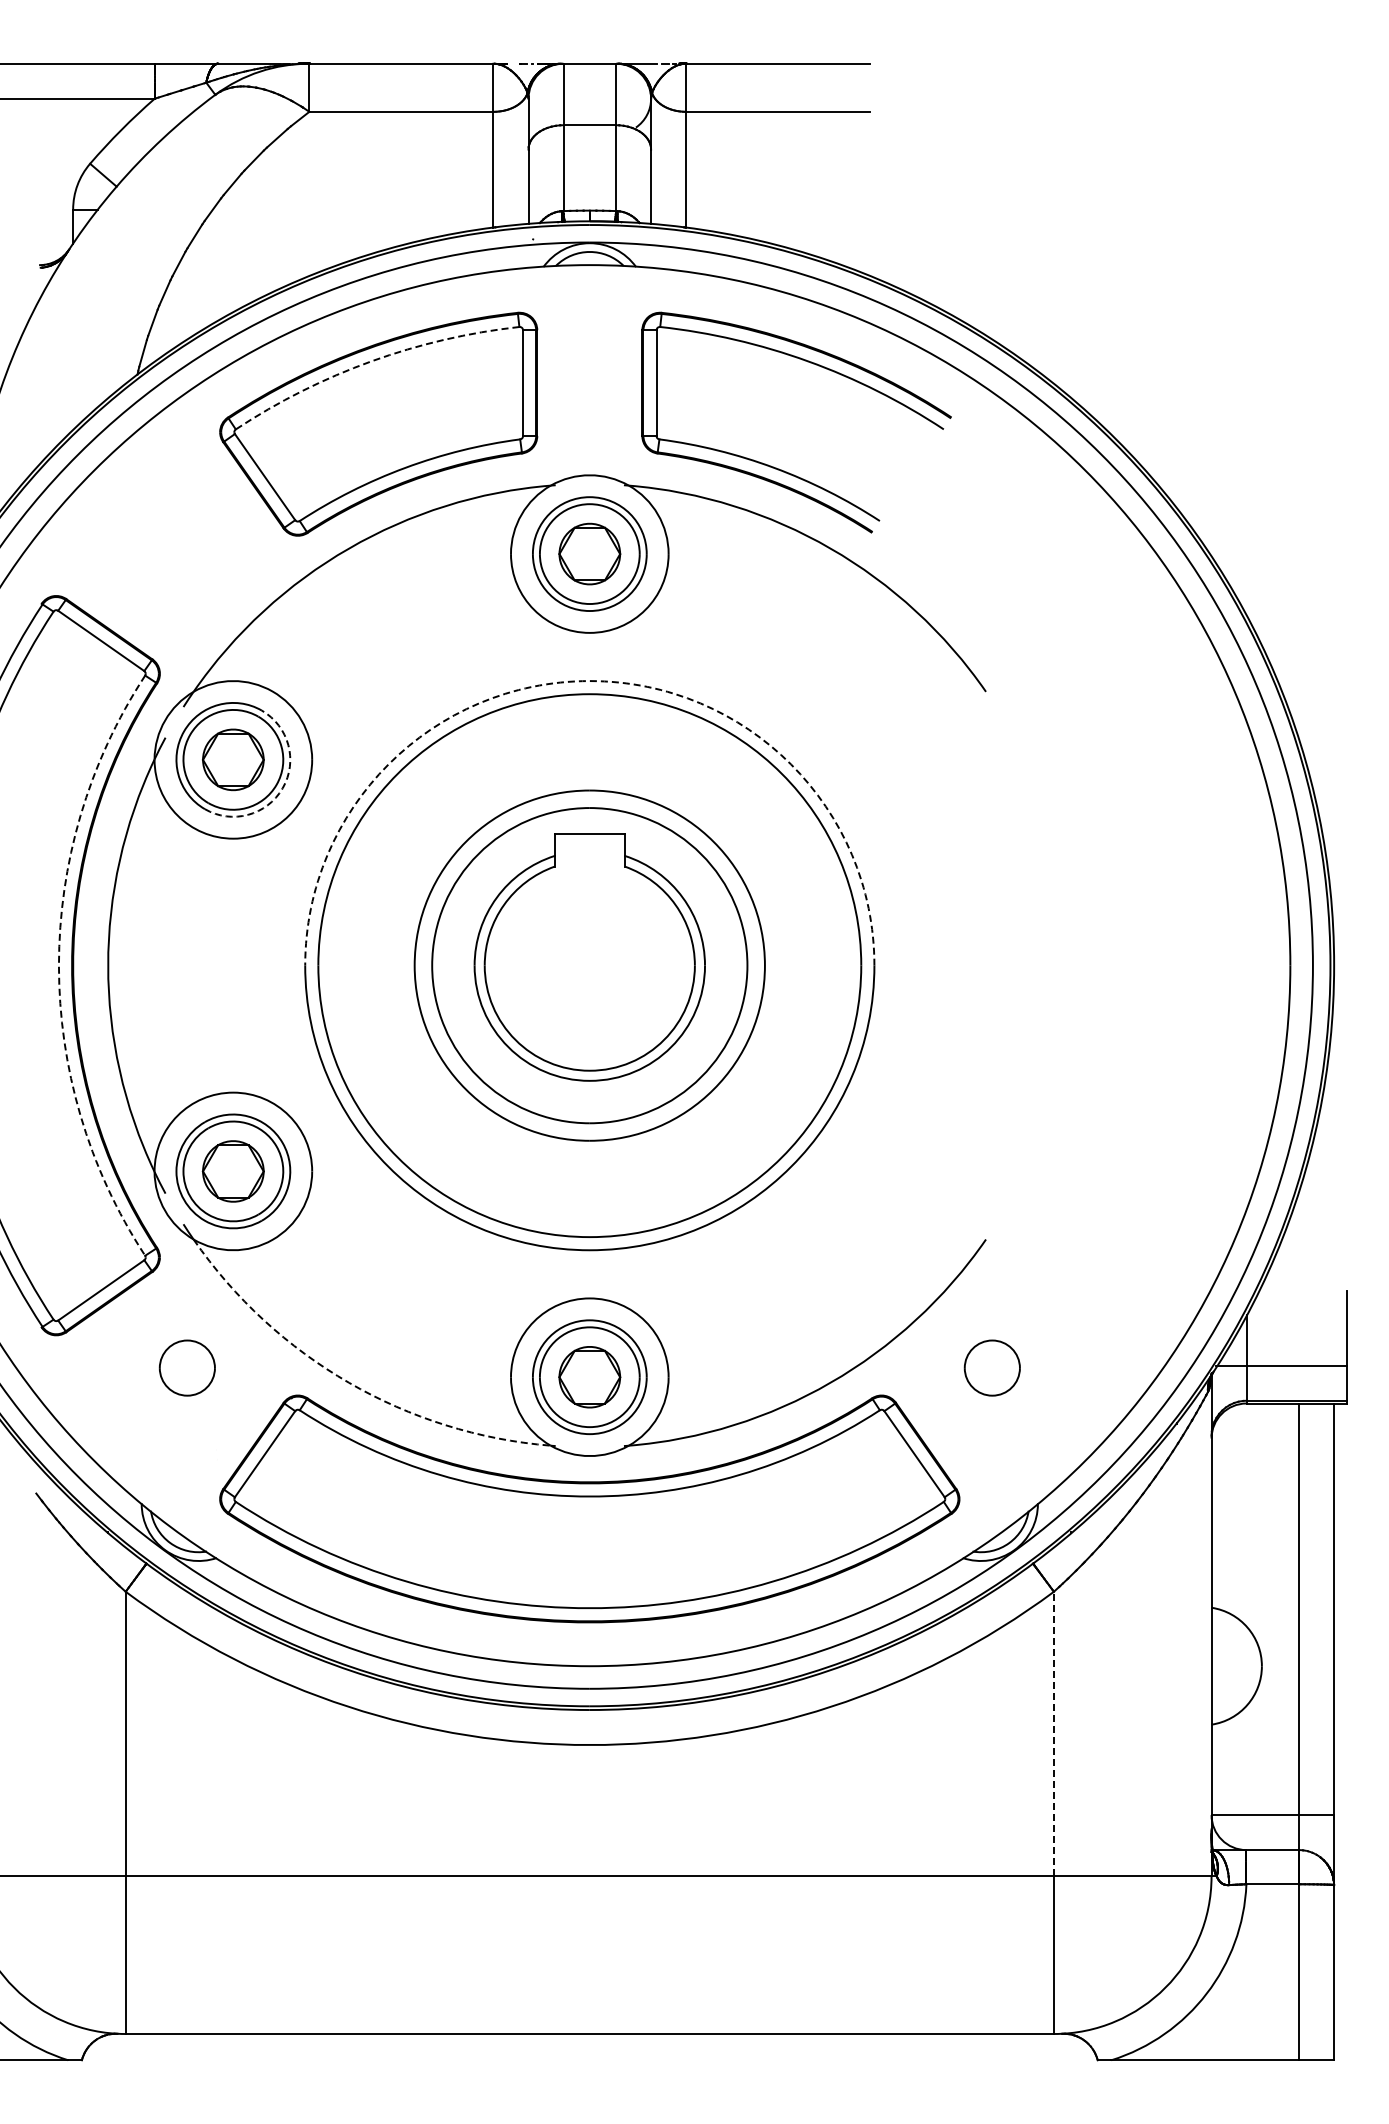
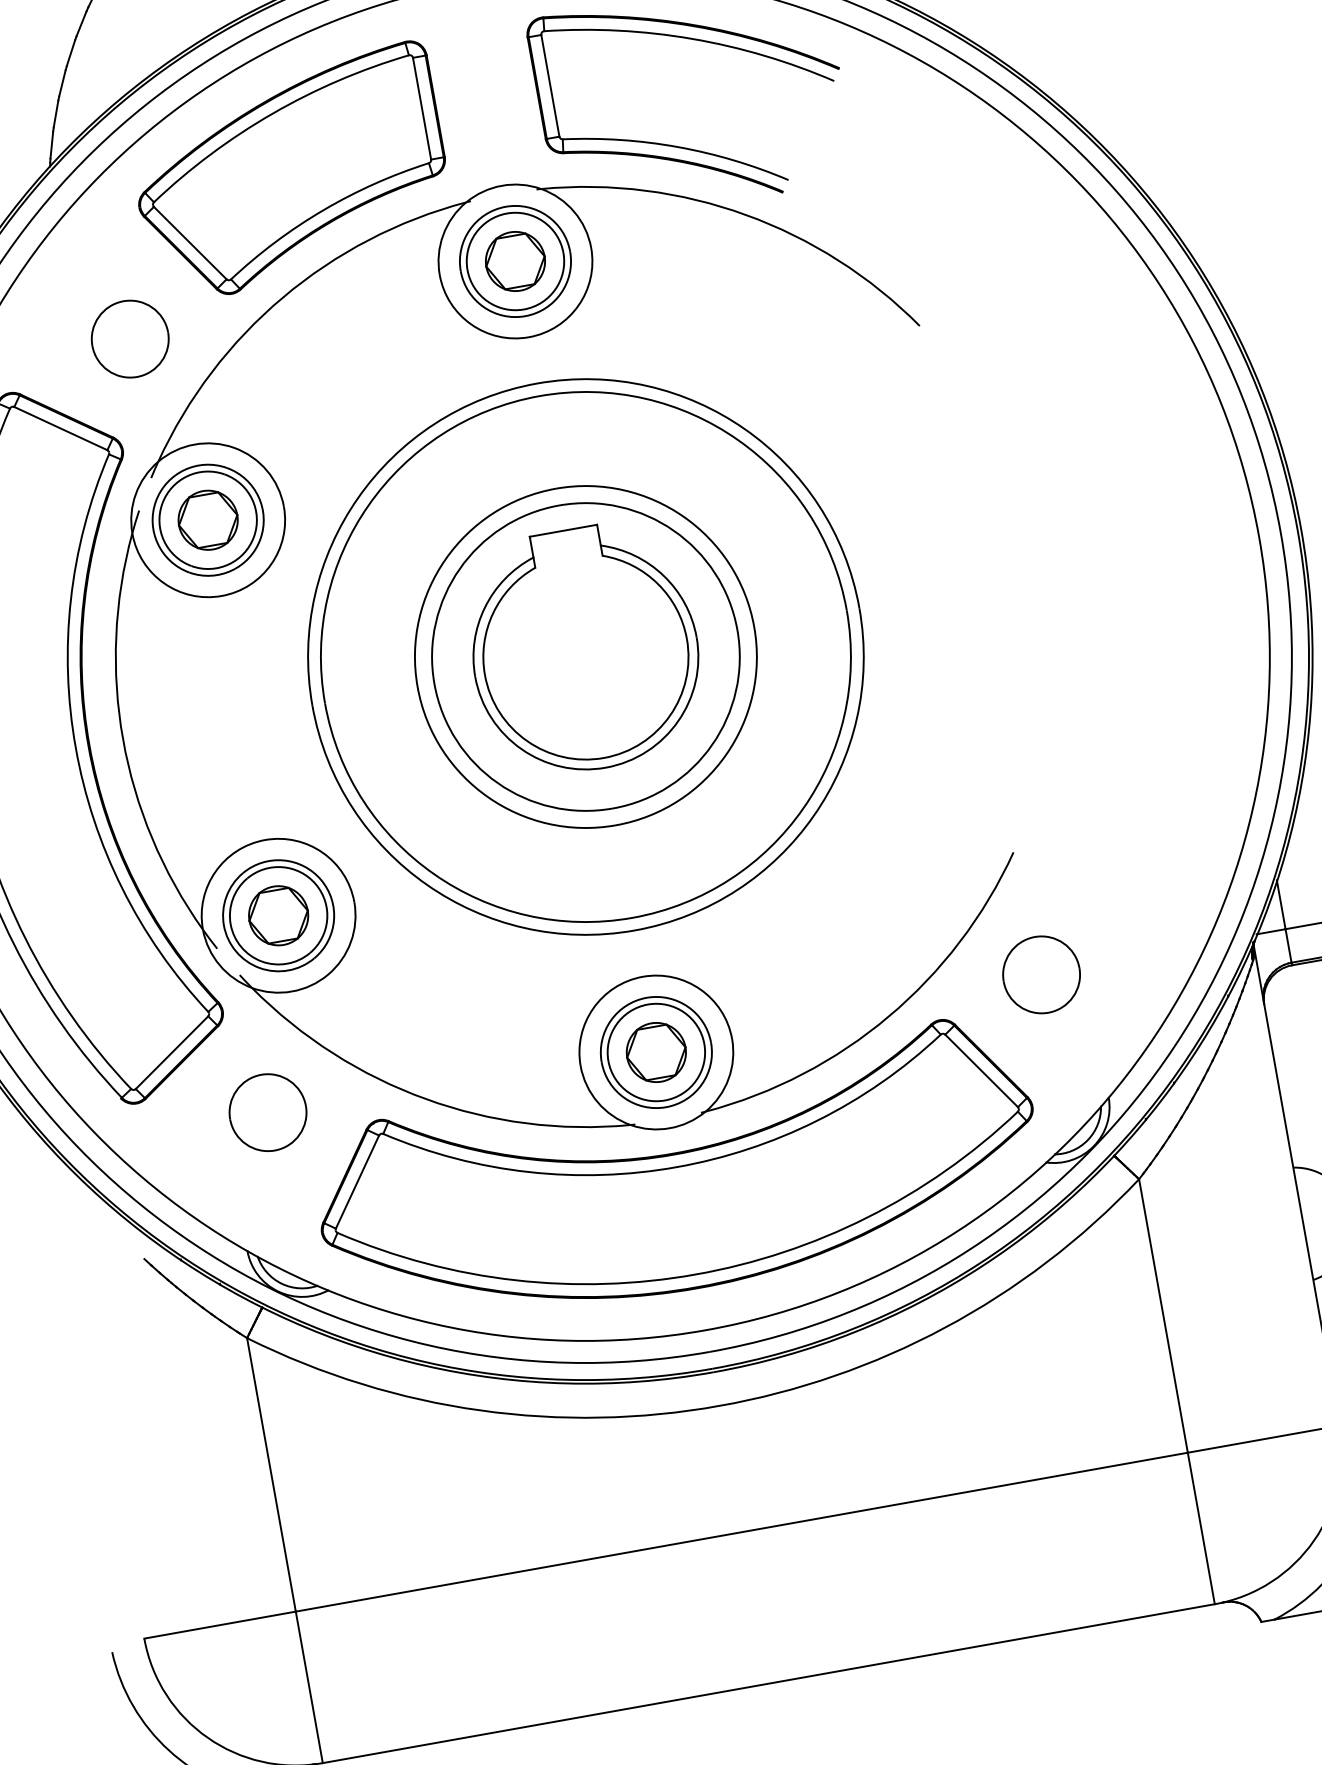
arc: (371, 361) -> (272, 113), dashed -> solid
part: (187, 562) -> (130, 338), added
arc: (589, 681) -> (536, 383), dashed -> solid
arc: (282, 788) -> (260, 539), dashed -> solid
arc: (58, 965) -> (75, 747), dashed -> solid
part: (187, 1367) -> (268, 1112), size x1.43
part: (992, 1367) -> (1041, 974), size x1.43
arc: (349, 1382) -> (426, 1098), dashed -> solid
line: (1053, 1733) -> (1162, 1315), dashed -> solid

